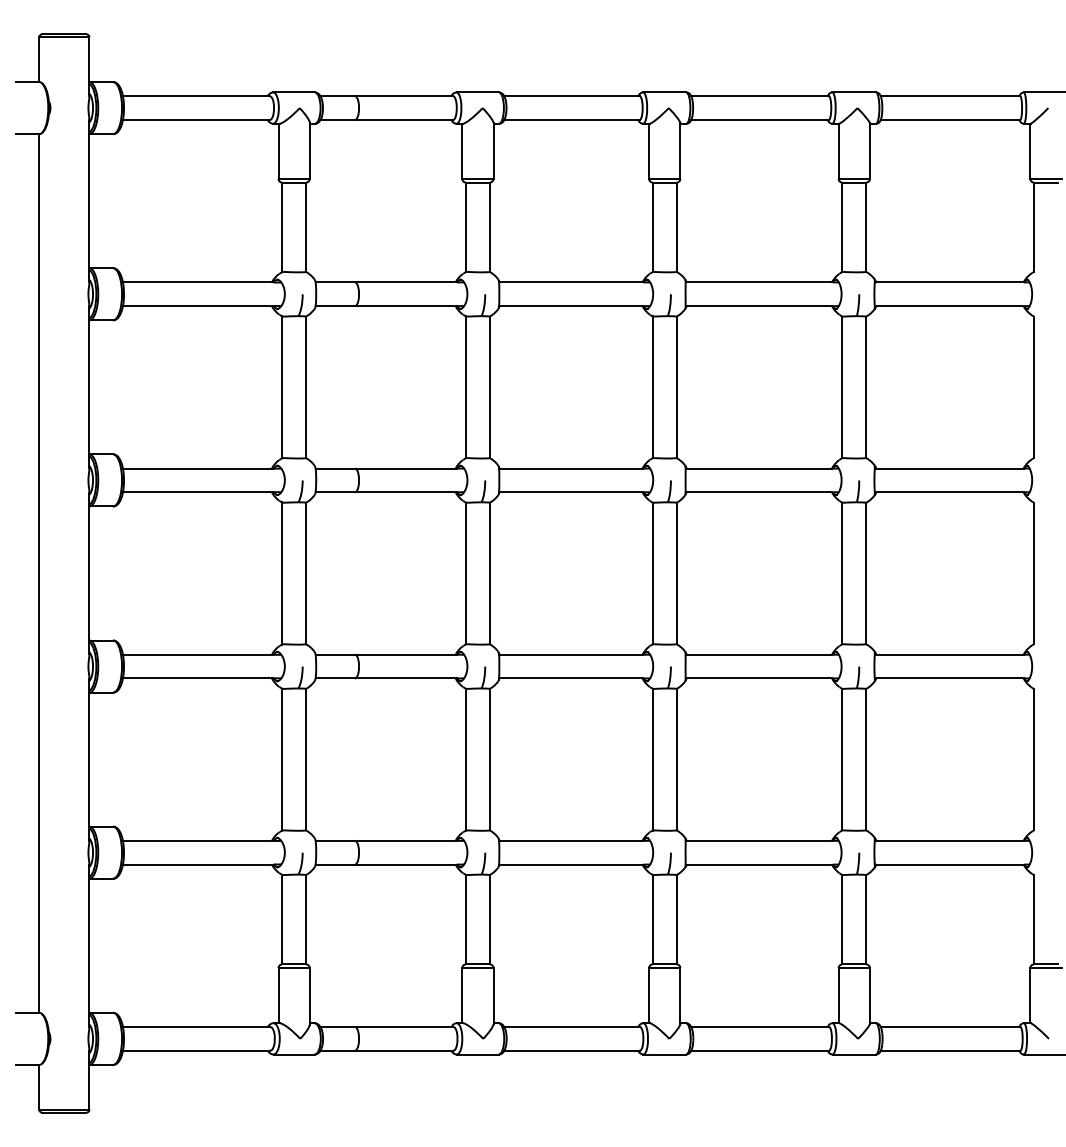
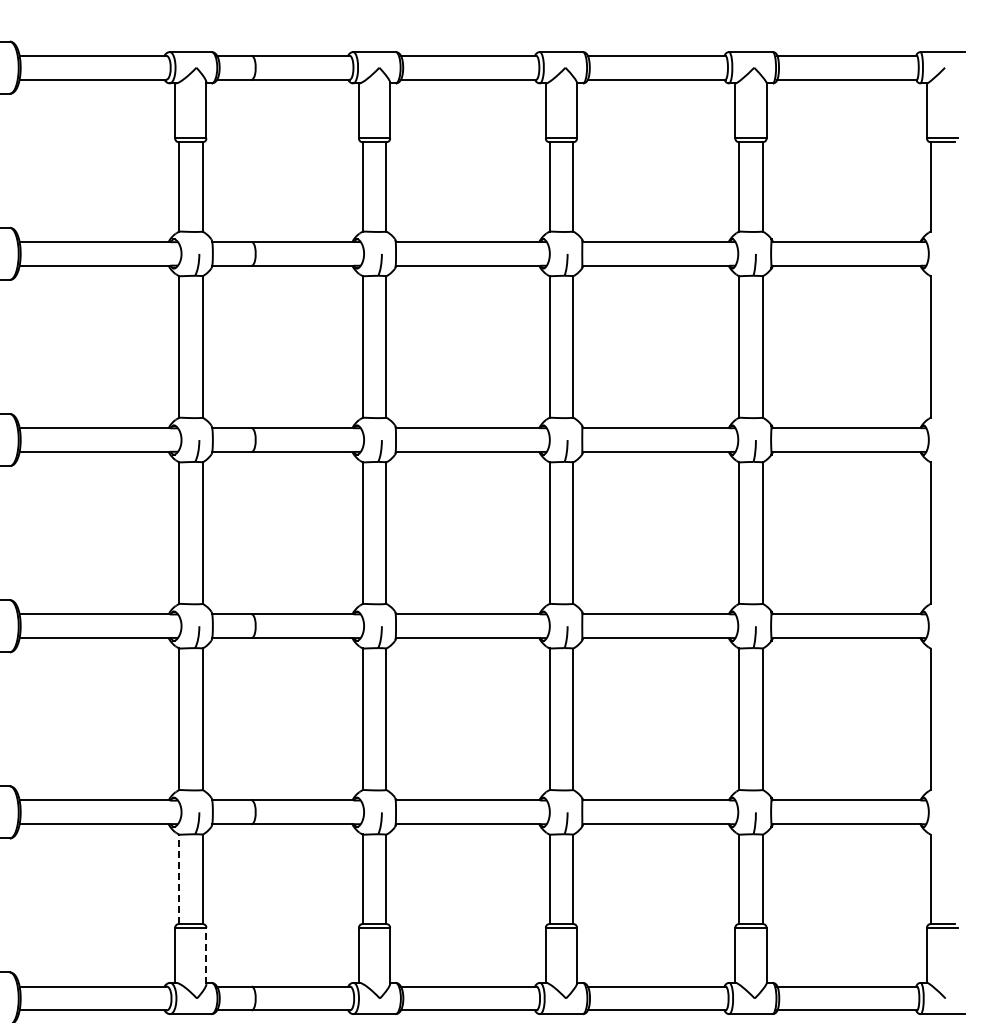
line: (282, 919) -> (179, 879), solid -> dashed
line: (309, 995) -> (206, 955), solid -> dashed

